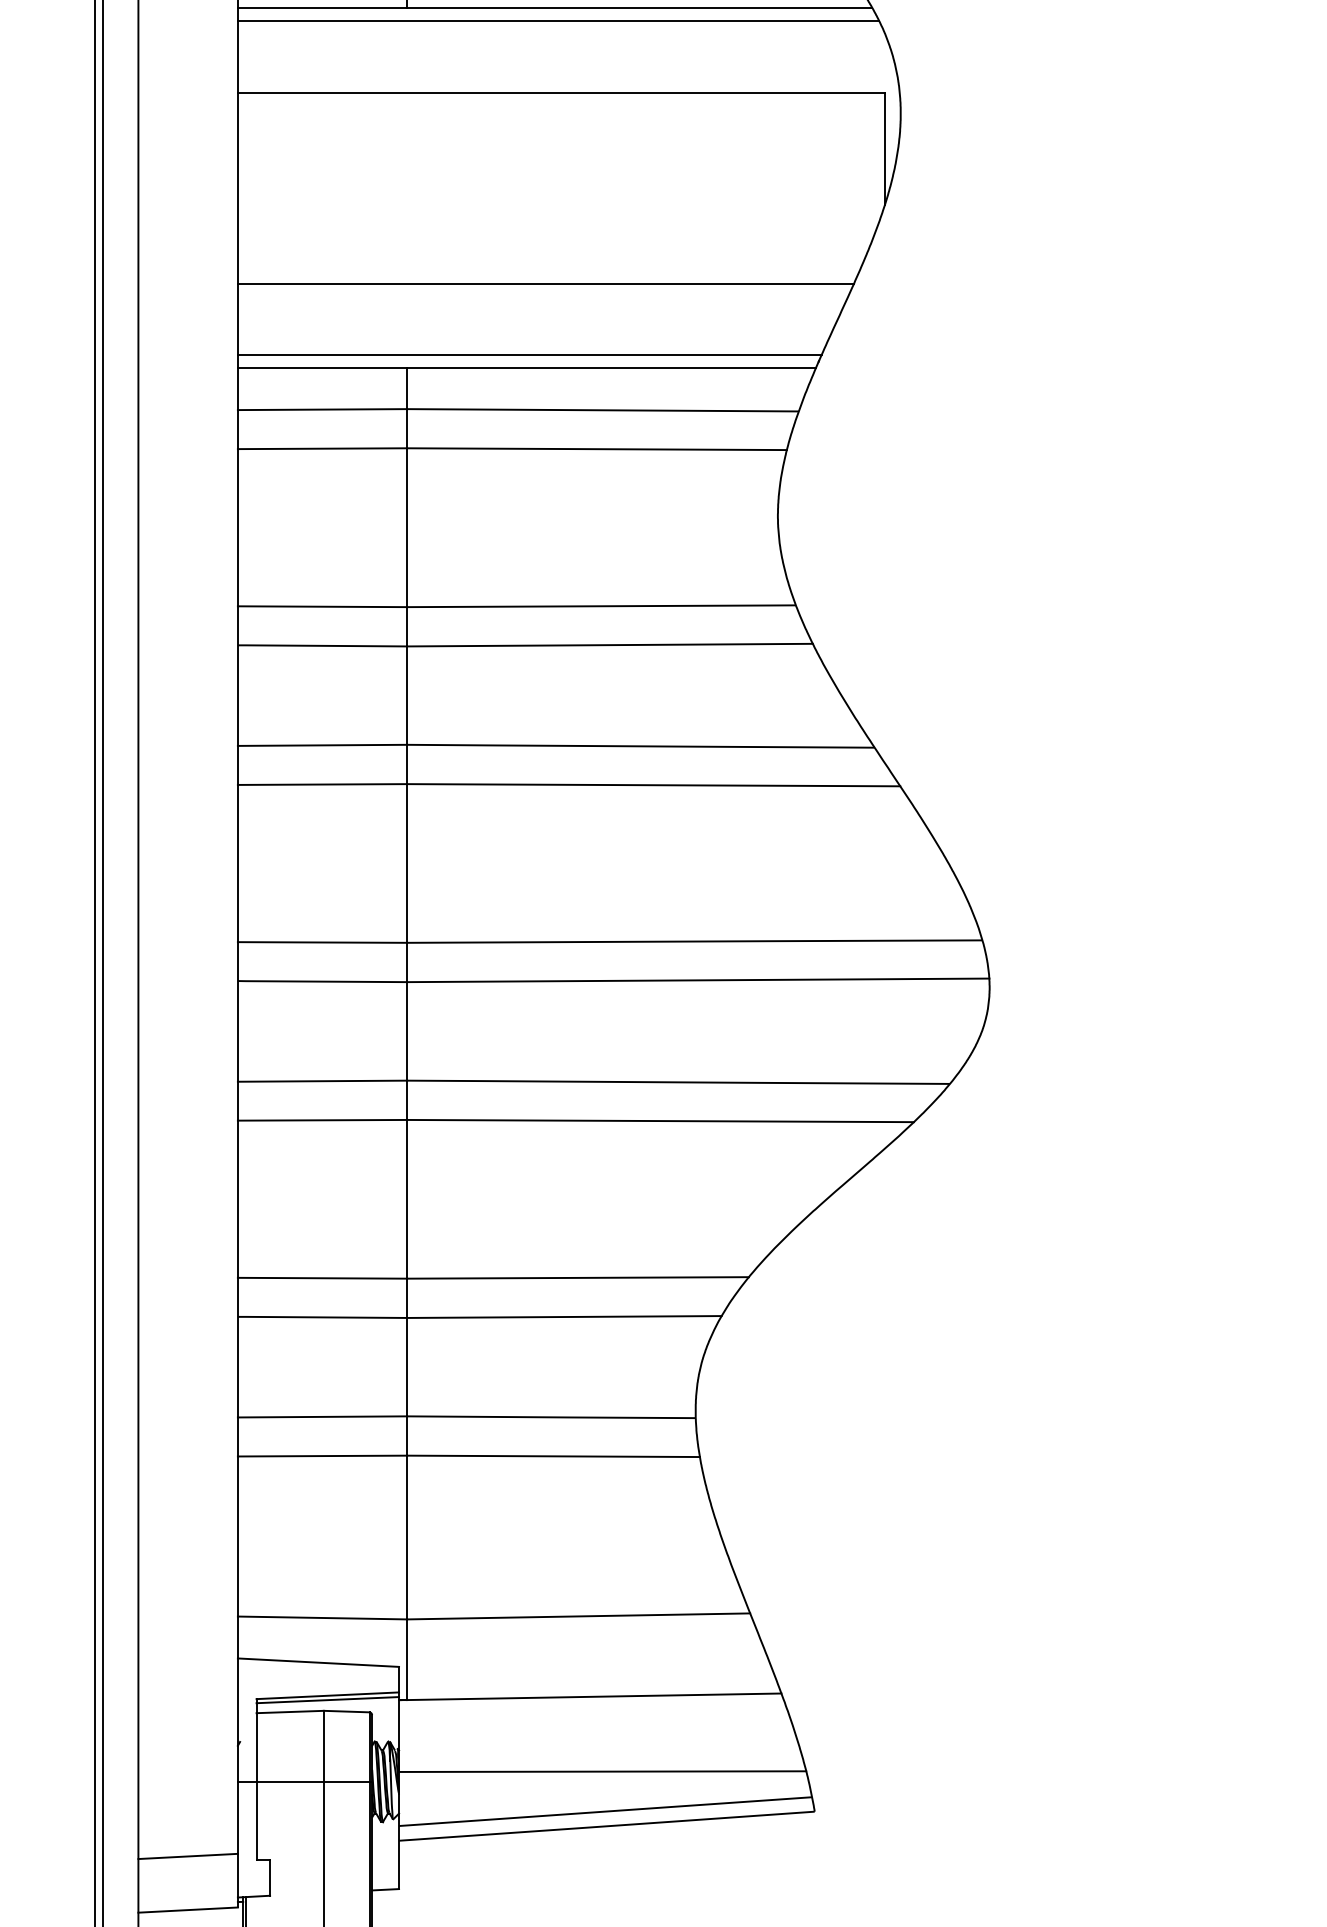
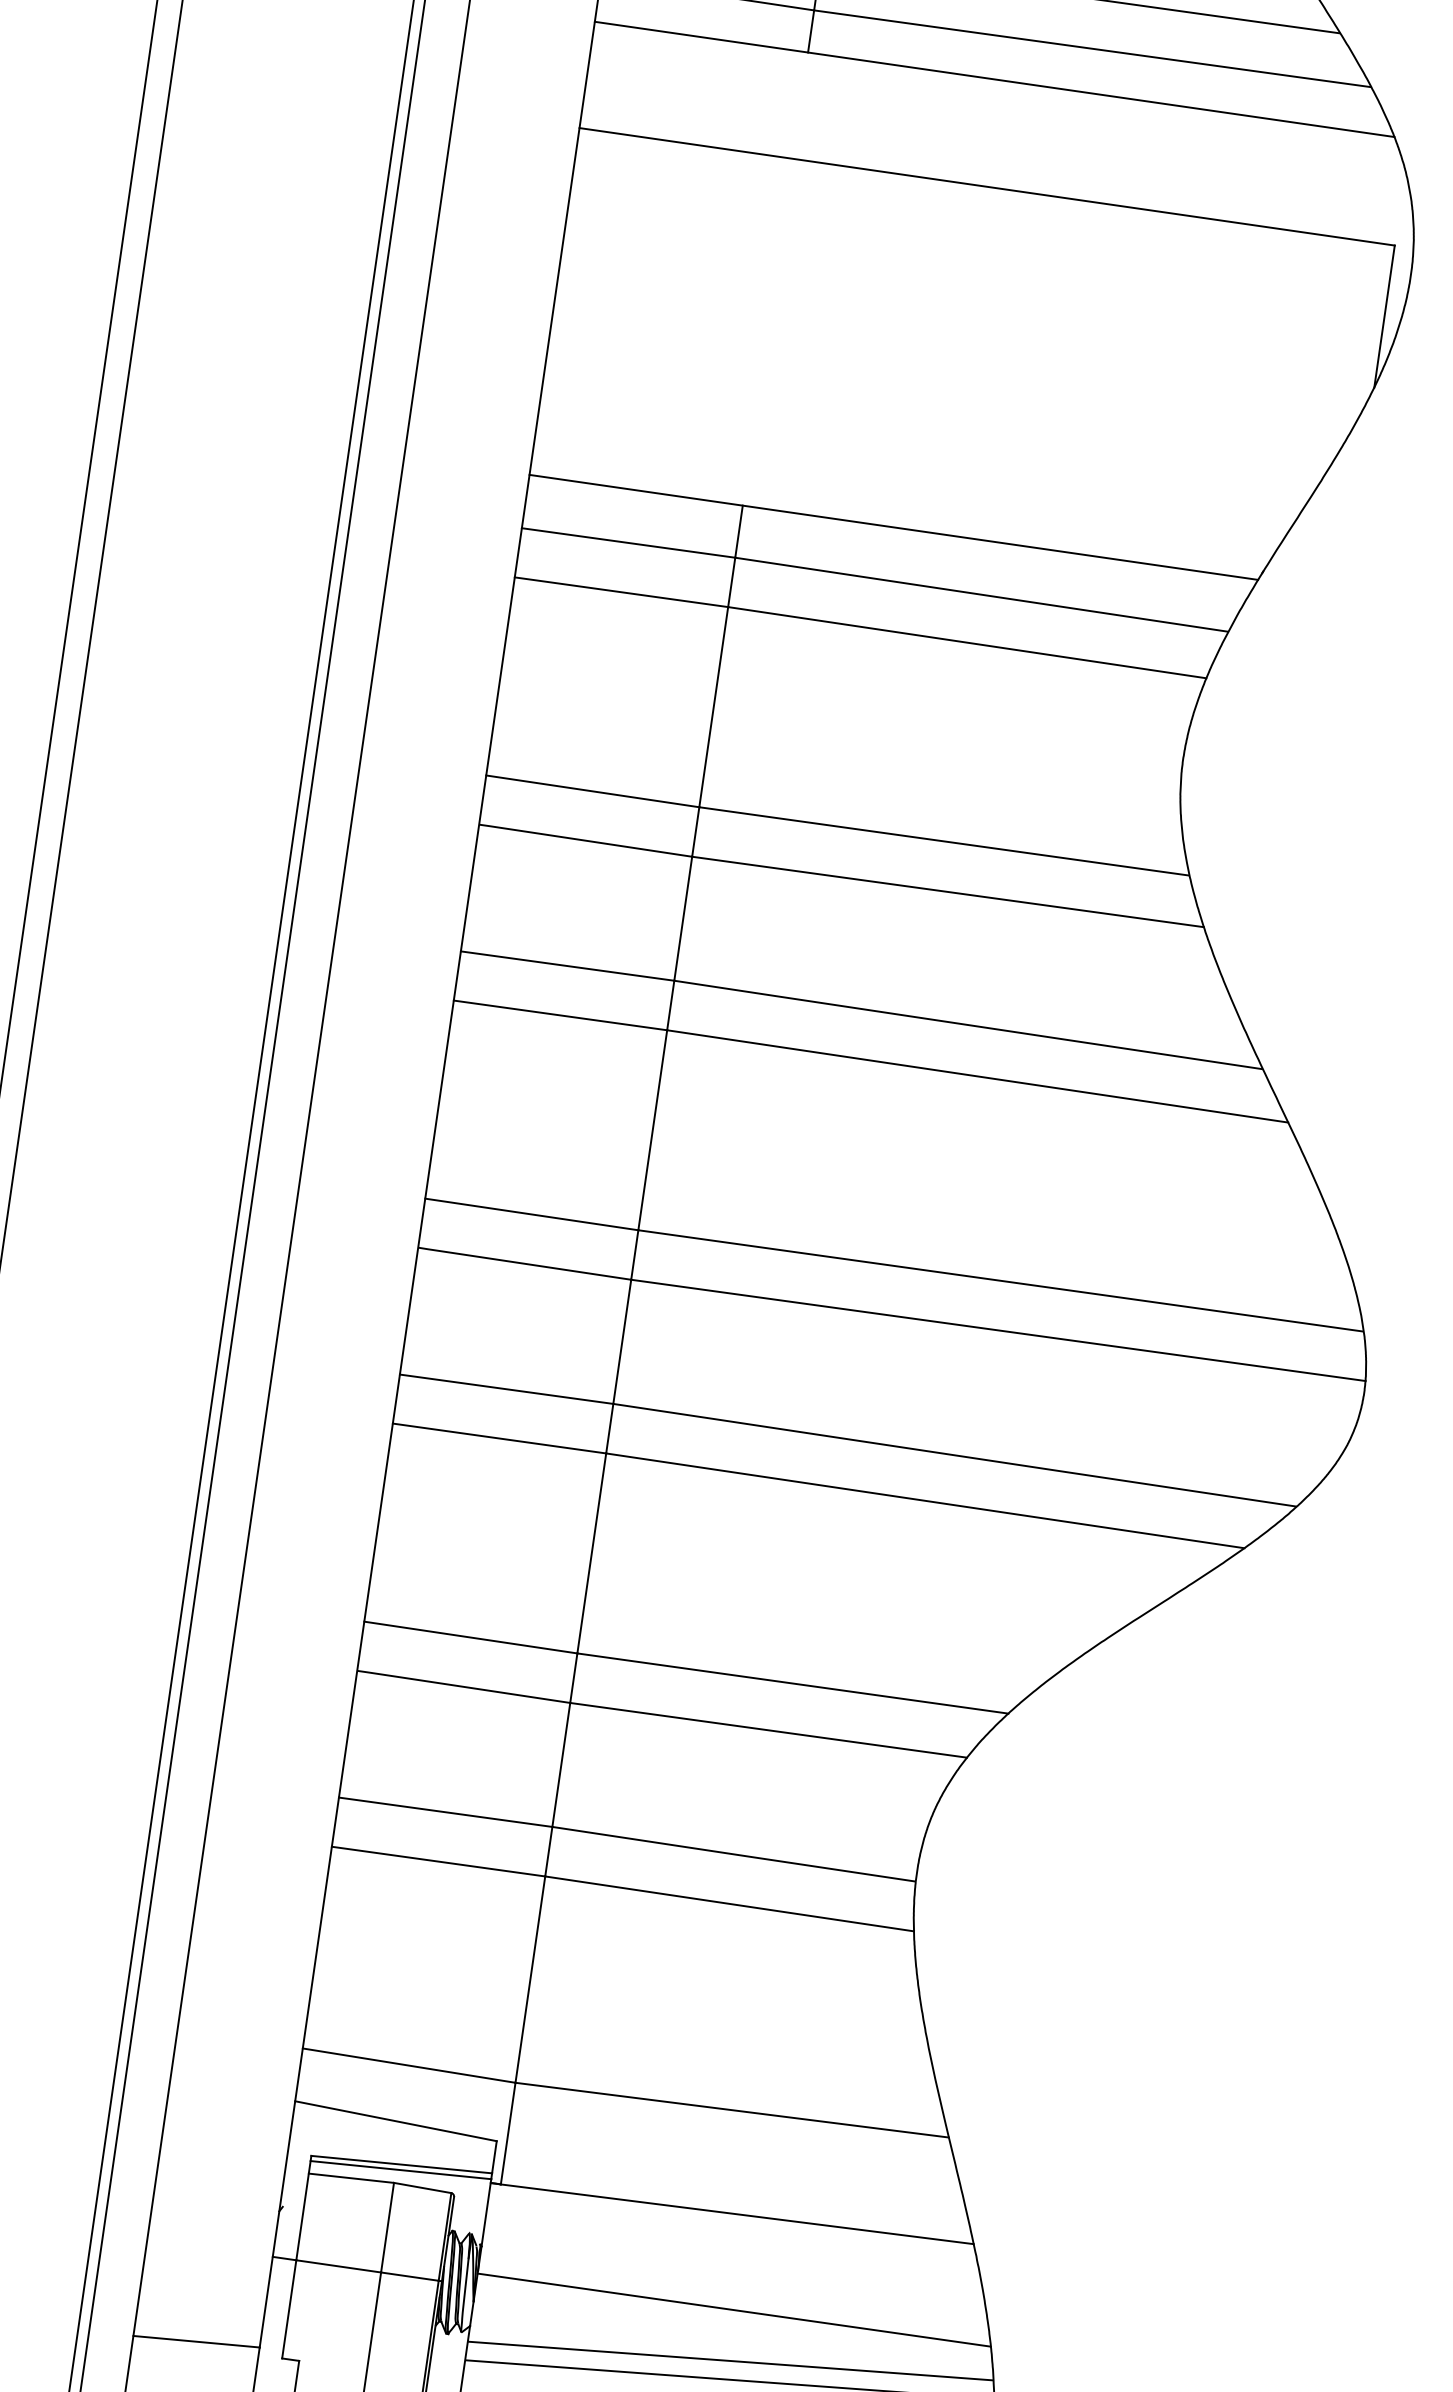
line: (558, 20) -> (996, 95), removed
line: (545, 283) -> (932, 424), removed
line: (529, 355) -> (899, 512), removed

